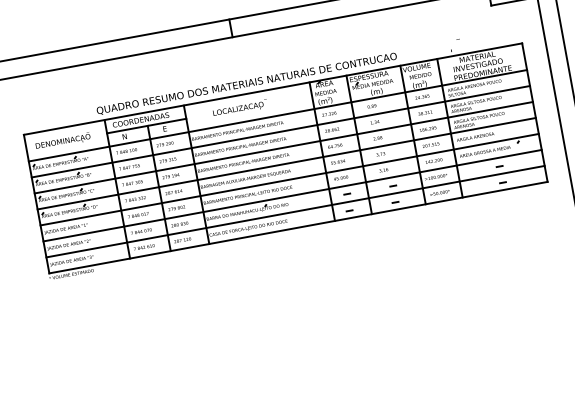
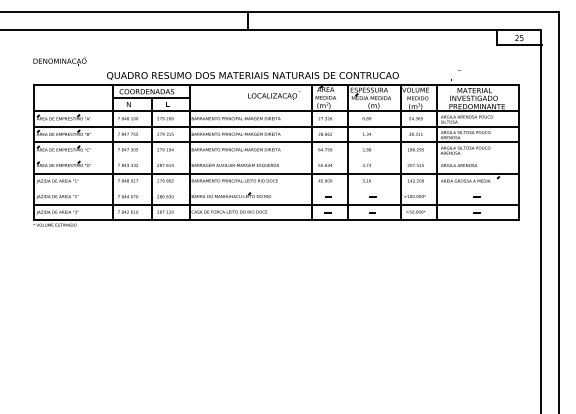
text: (240, 107) -> (274, 95), moved
text: (62, 141) -> (59, 61), moved
line: (286, 164) -> (276, 158), removed
line: (292, 196) -> (276, 189), removed

